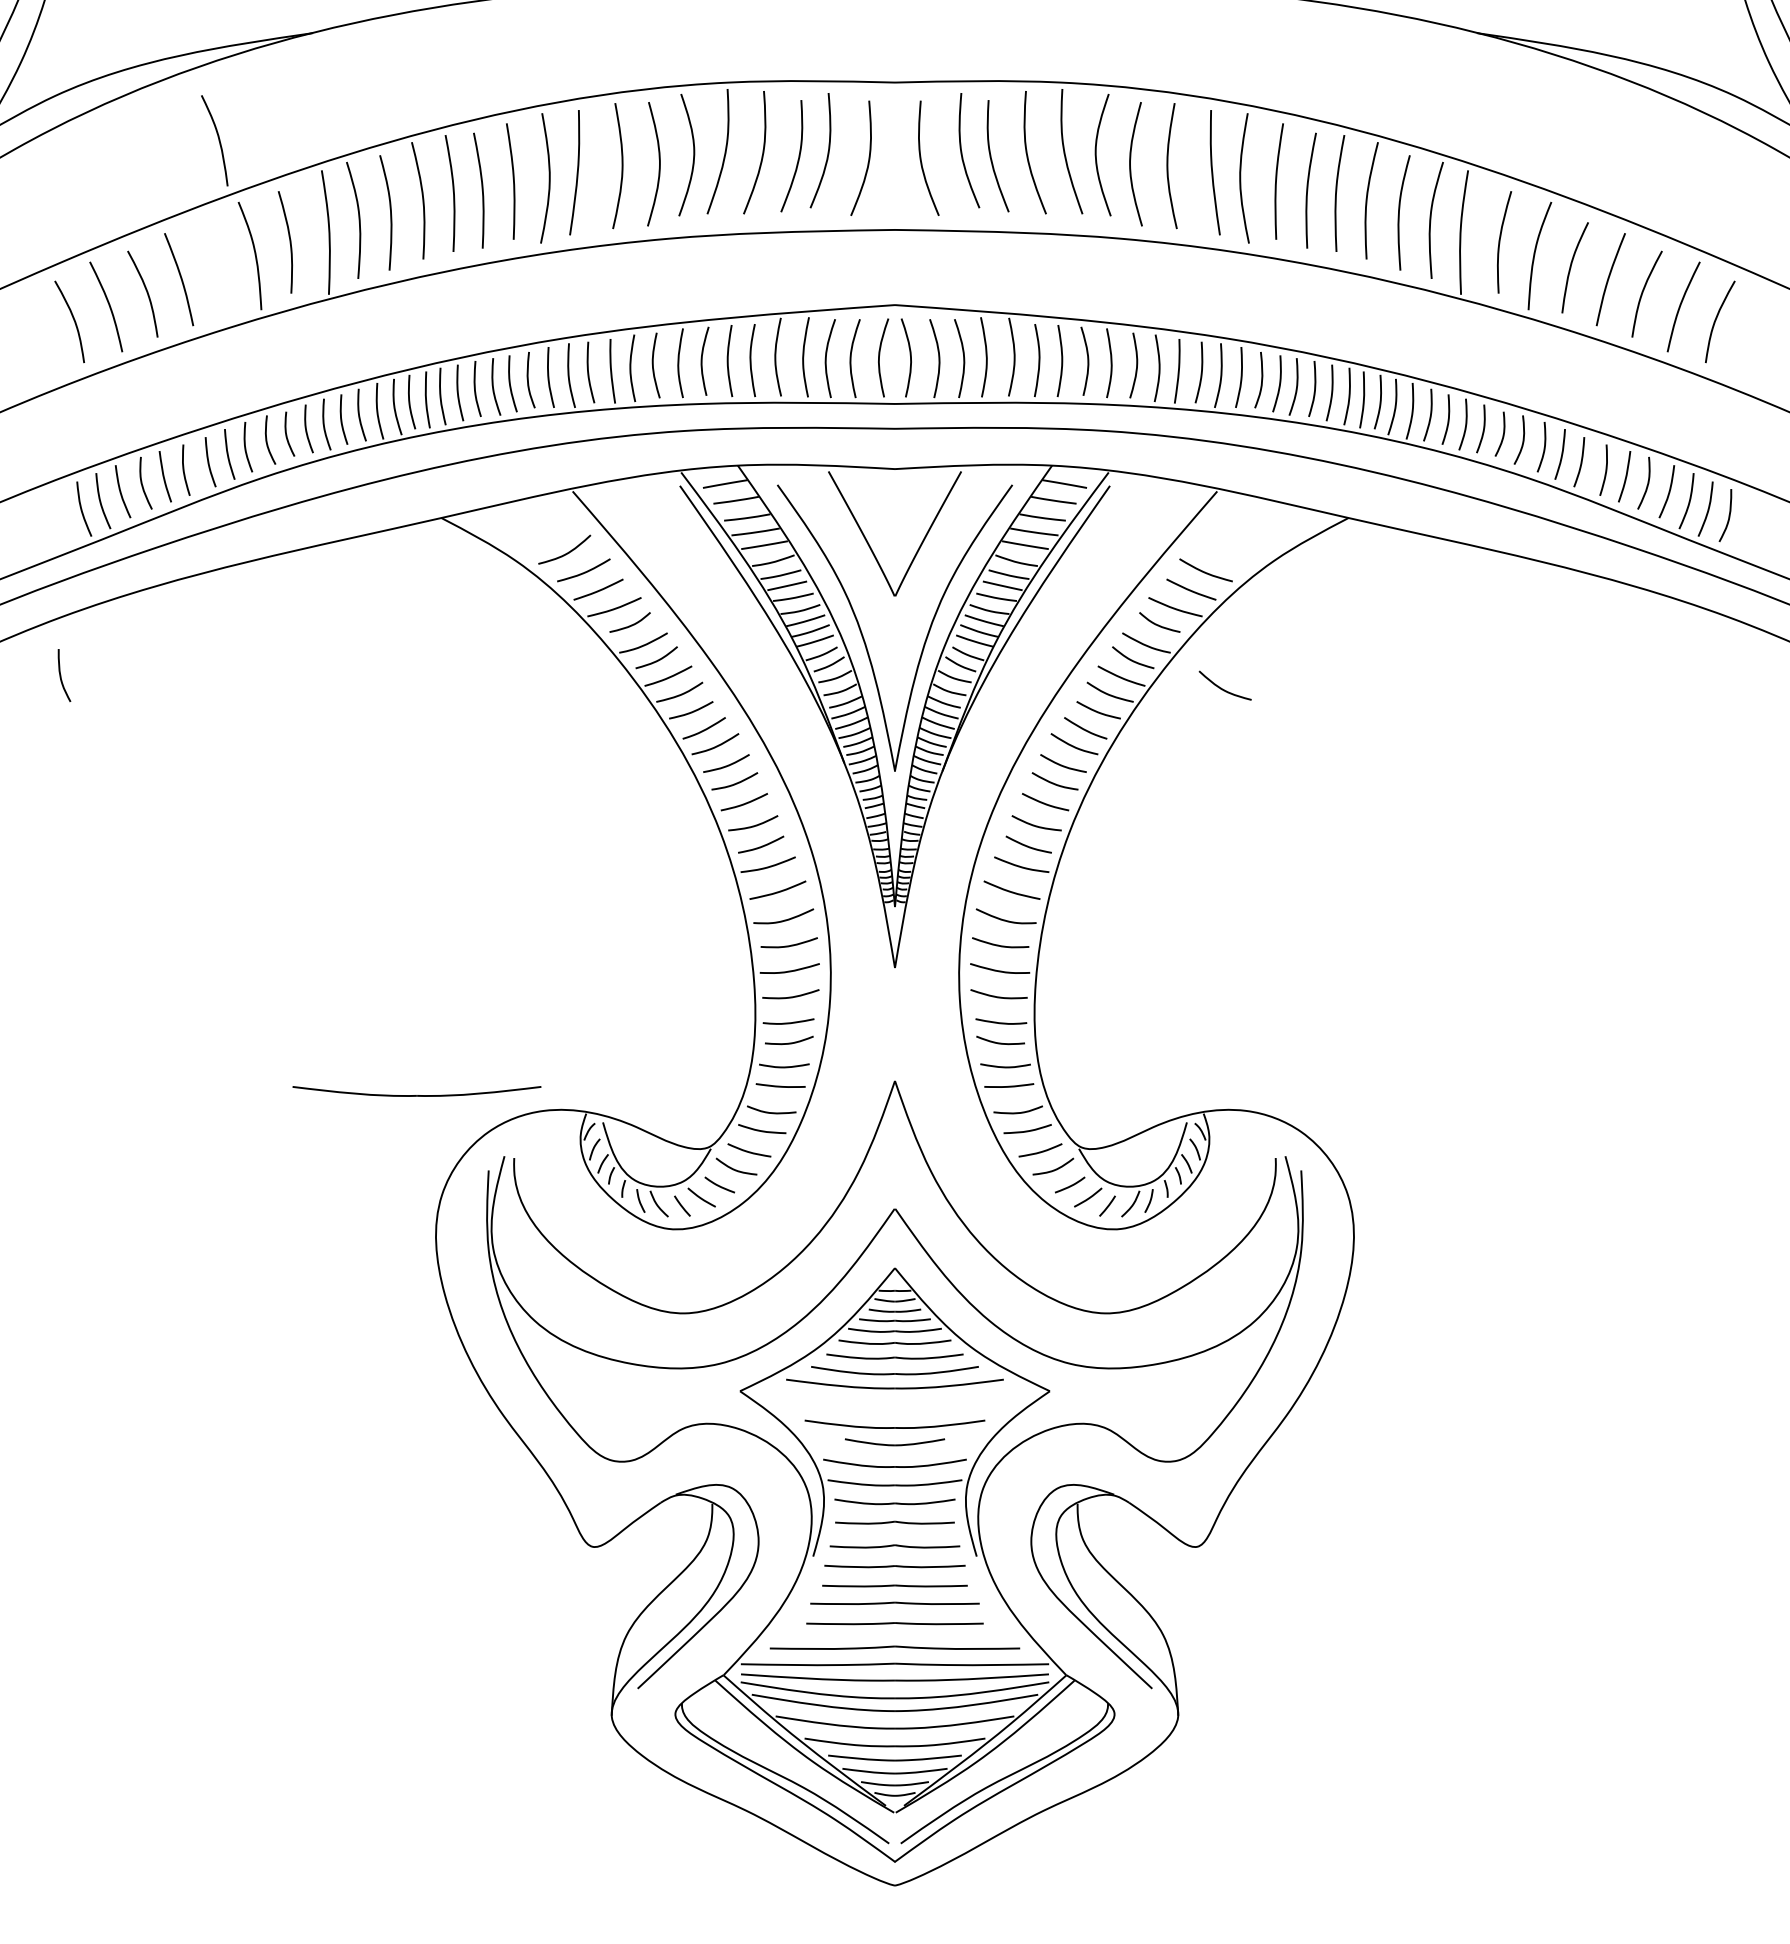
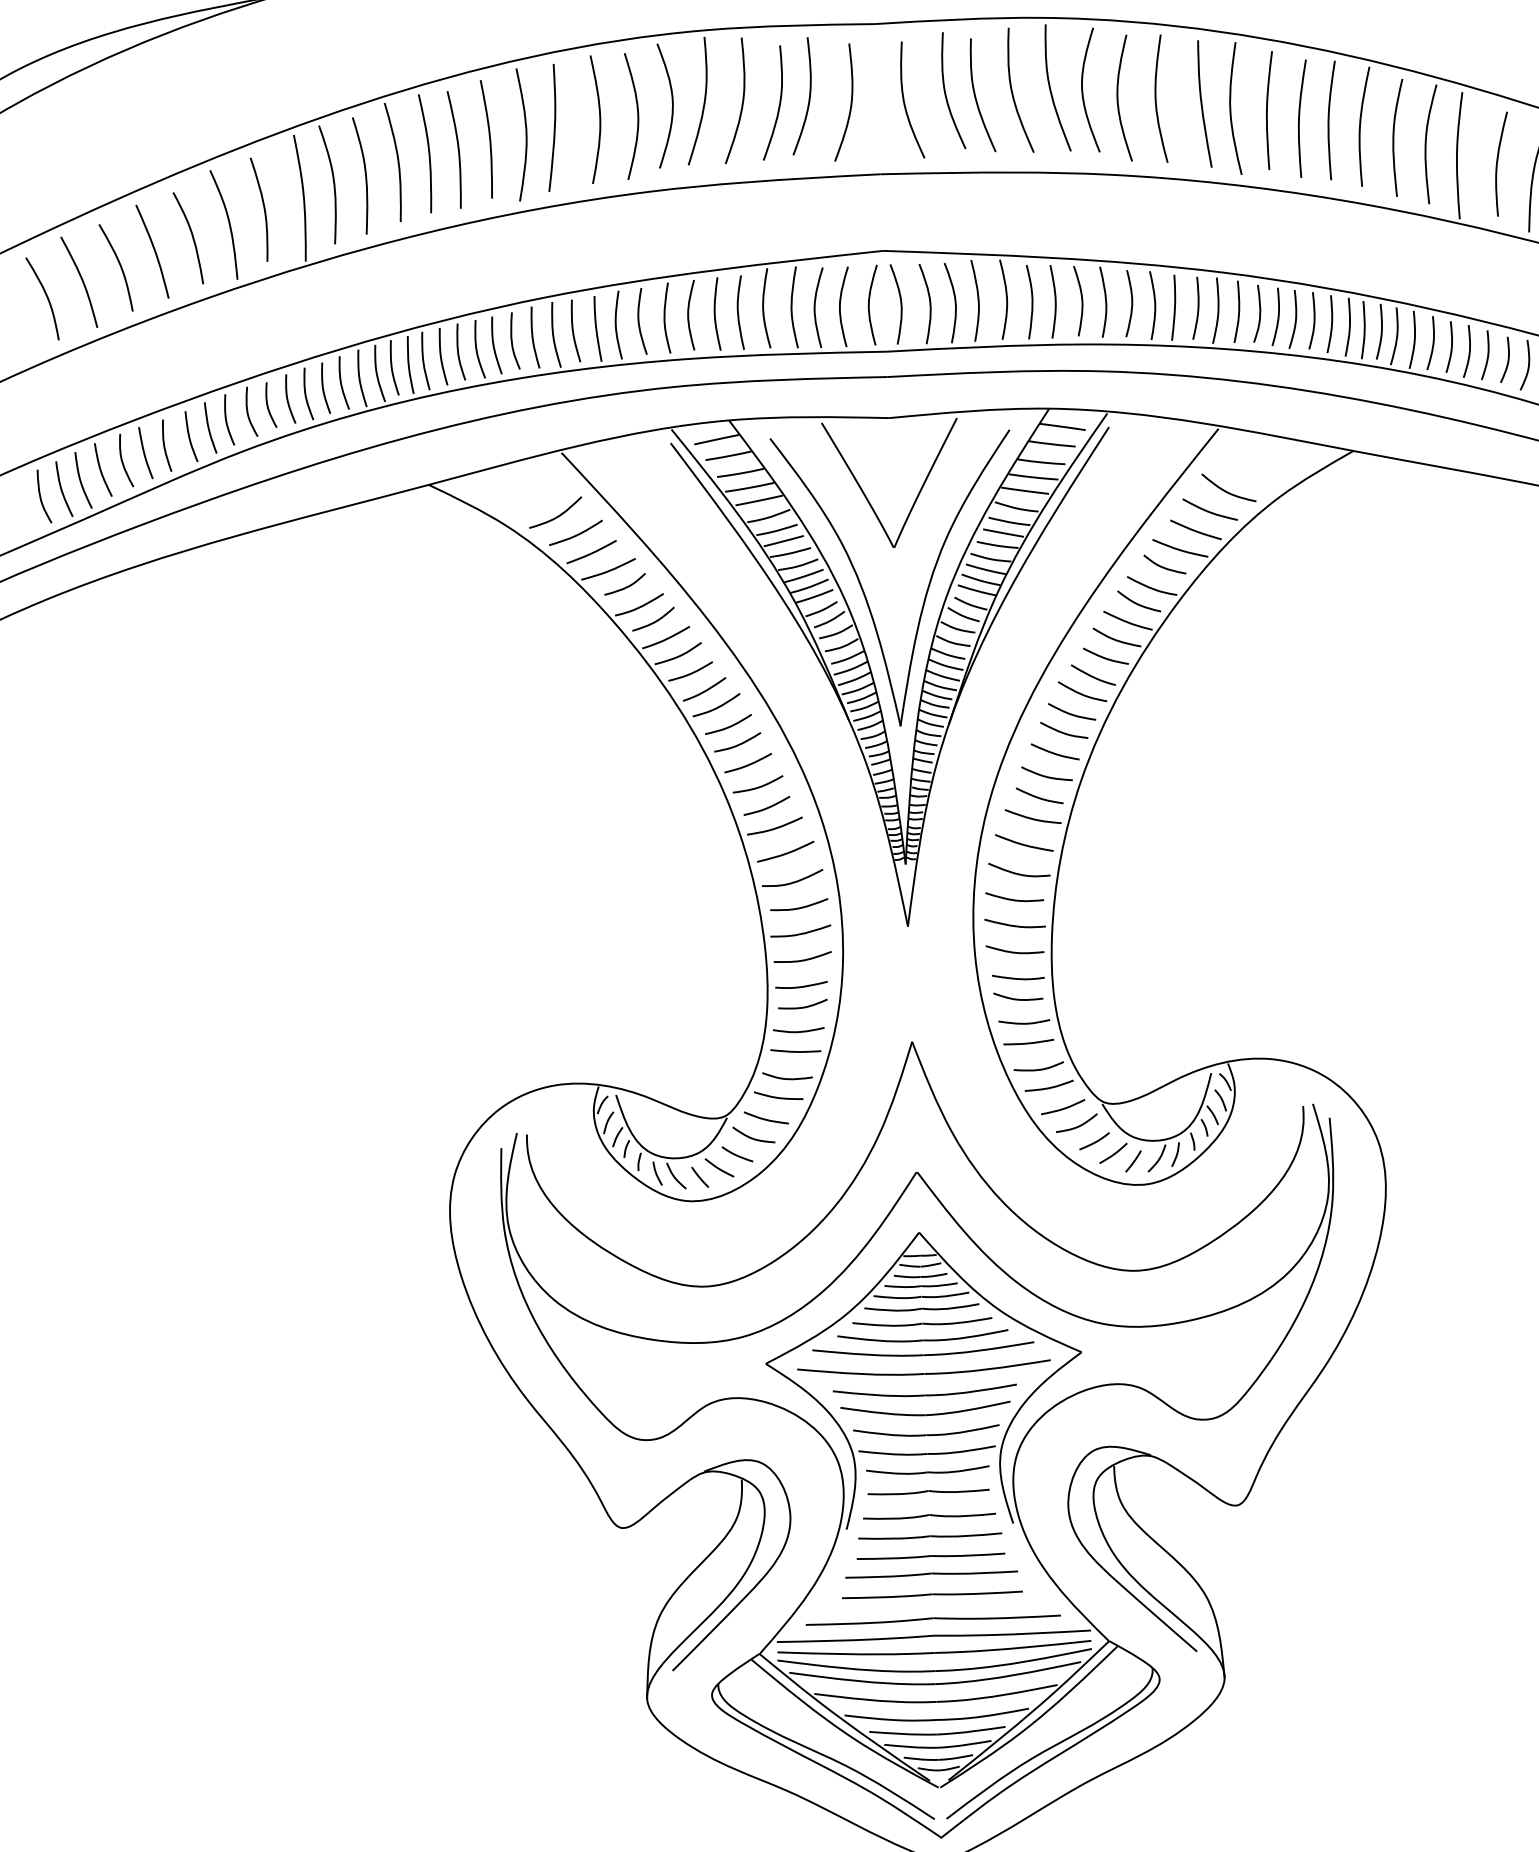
curve: (218, 140) -> (192, 237), moved
curve: (61, 675) -> (41, 496), moved
curve: (1221, 687) -> (1225, 489), moved
part: (416, 1091) -> (923, 1369), moved
part: (894, 1442) -> (925, 1410), size x1.67

